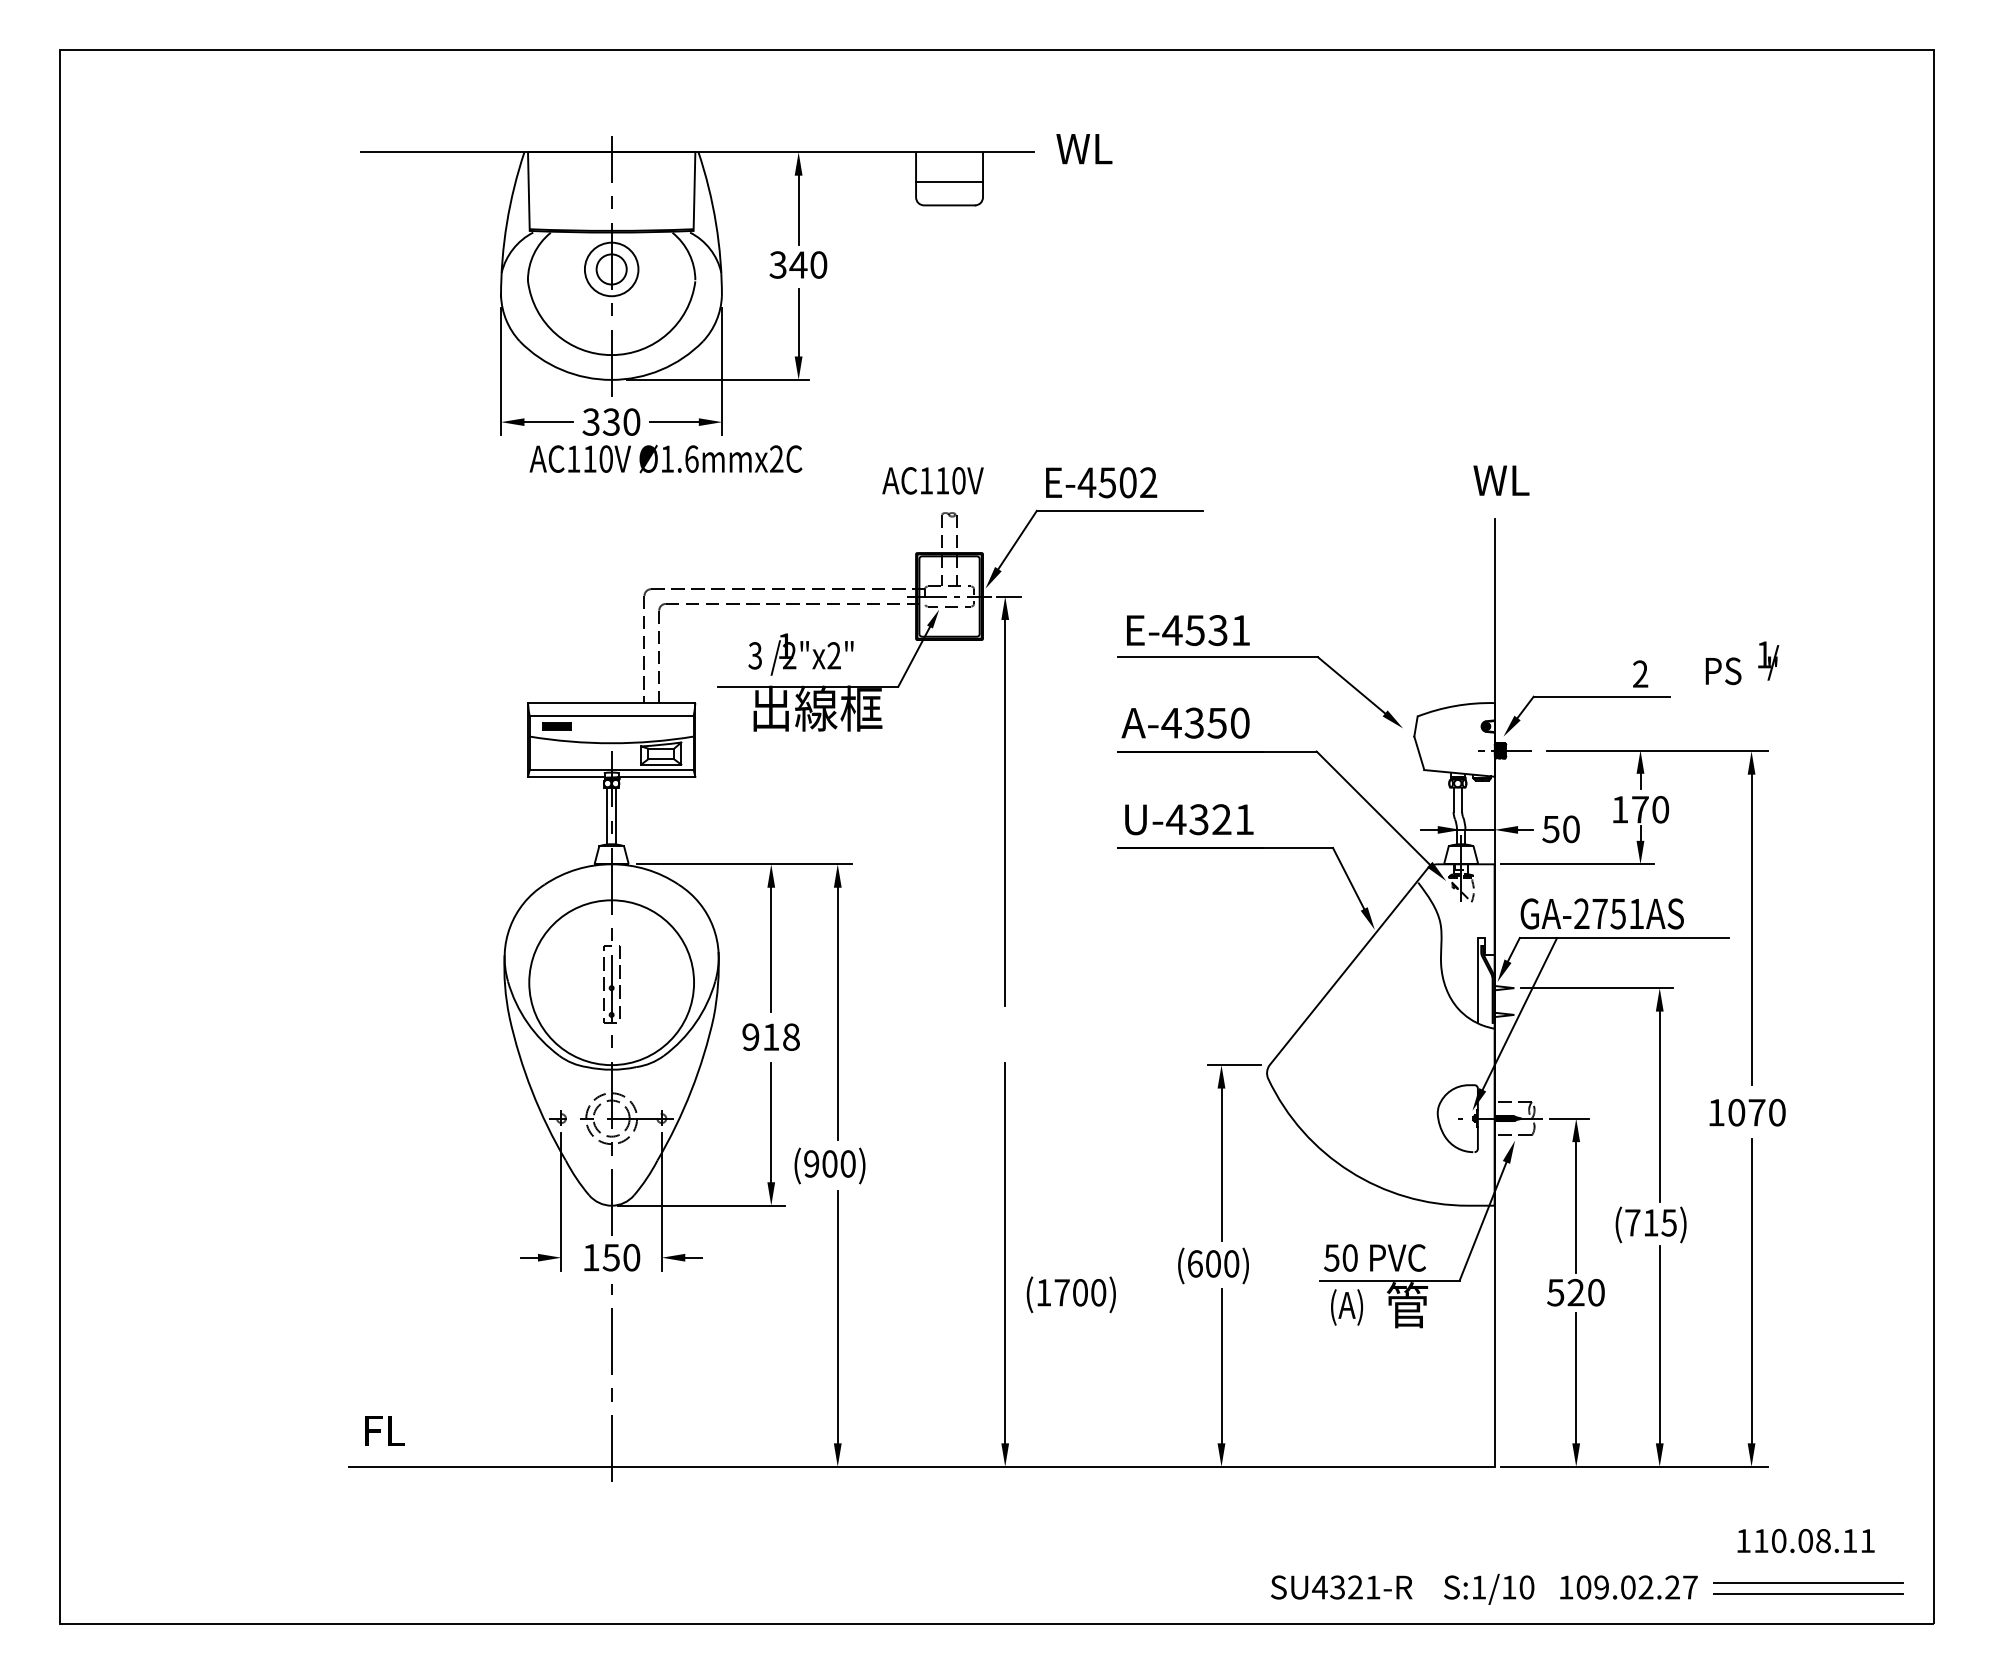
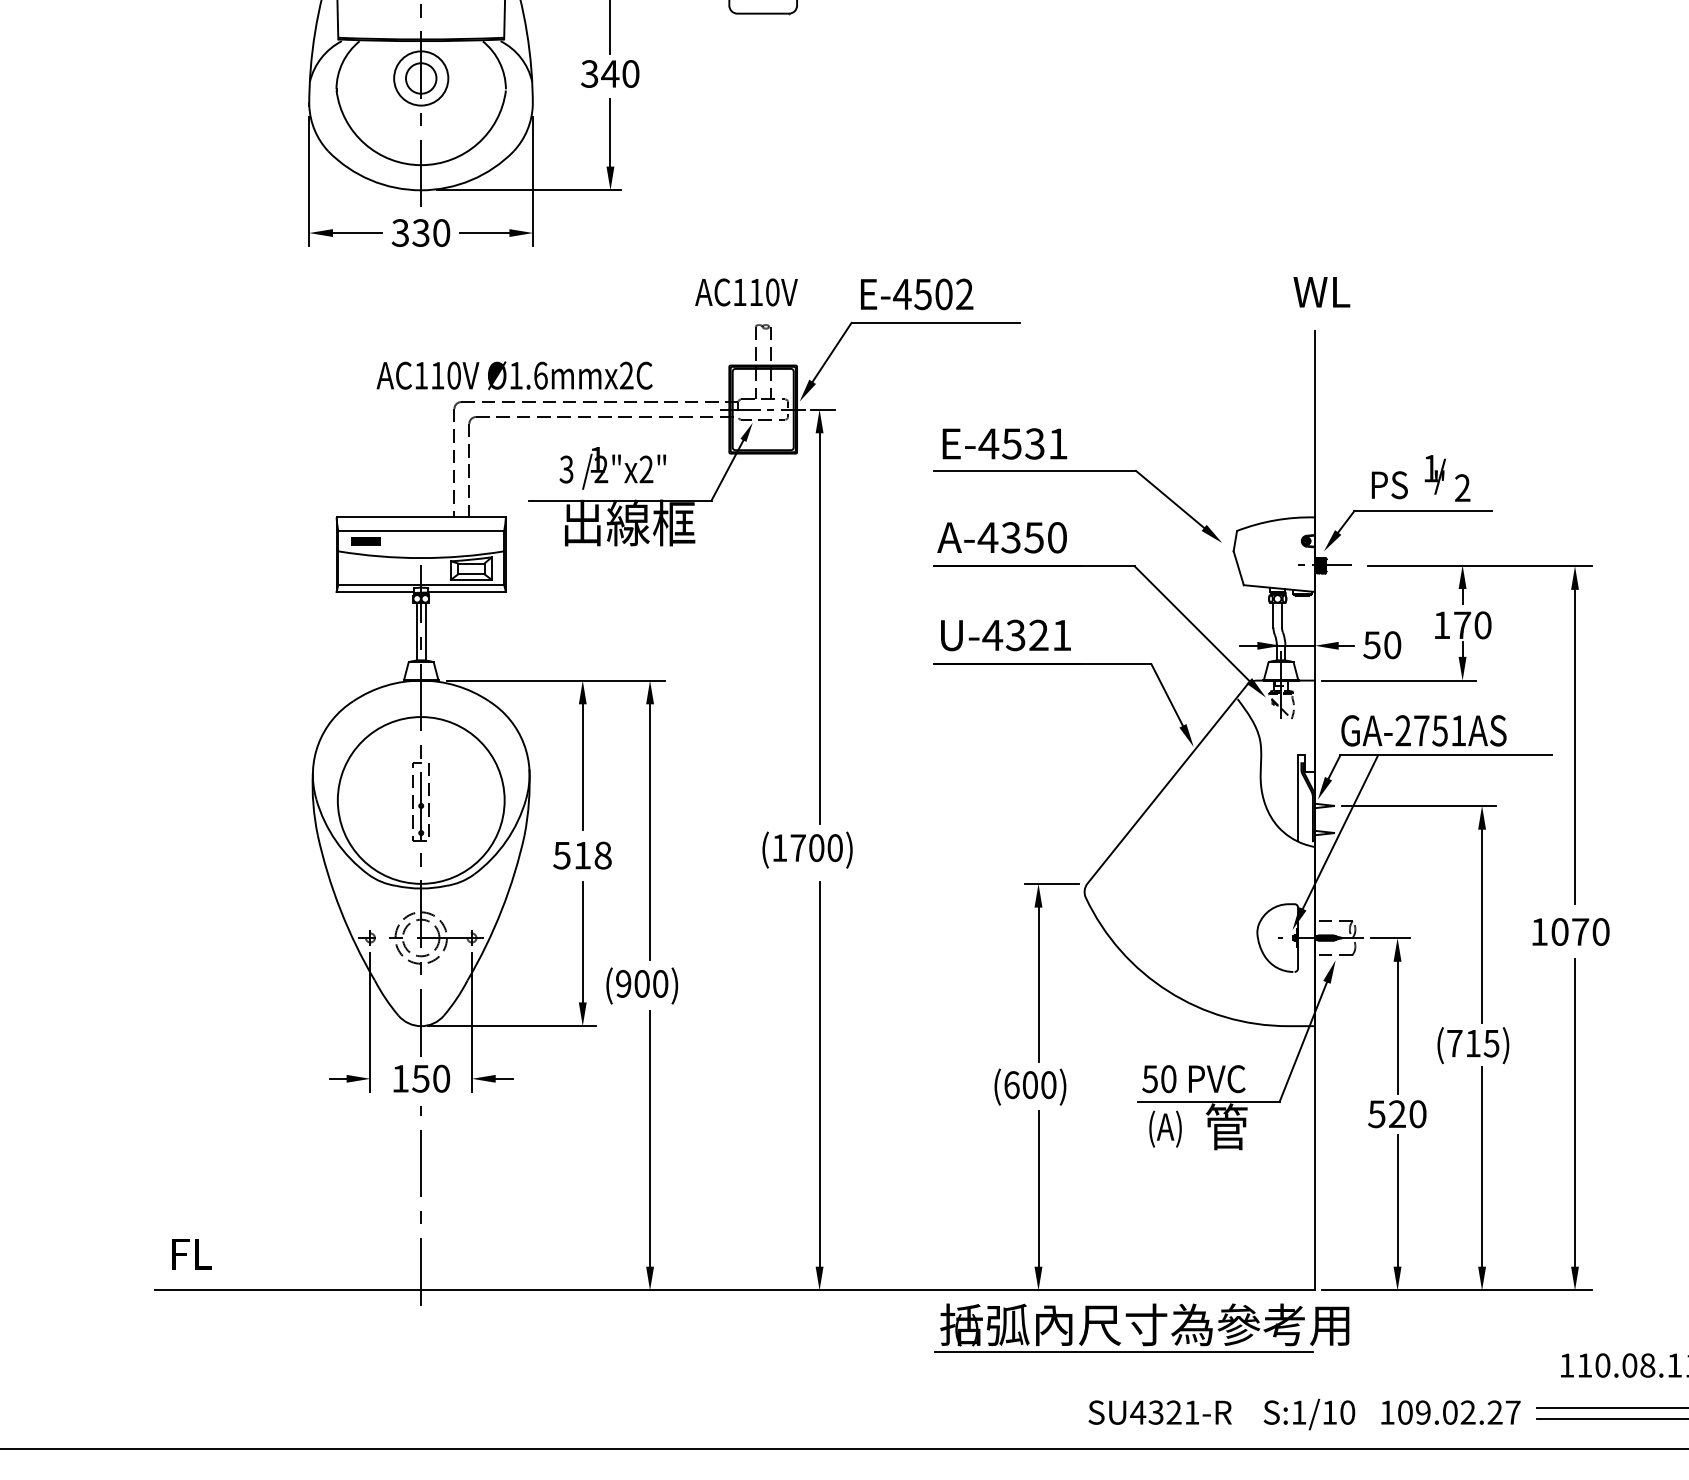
text: (665, 458) -> (514, 375), moved
text: (1742, 663) -> (1408, 477), moved
text: (750, 1036) -> (561, 854), 918 -> 518
text: (1070, 1294) -> (806, 849), moved
part: (1323, 1503) -> (1141, 1327), added

